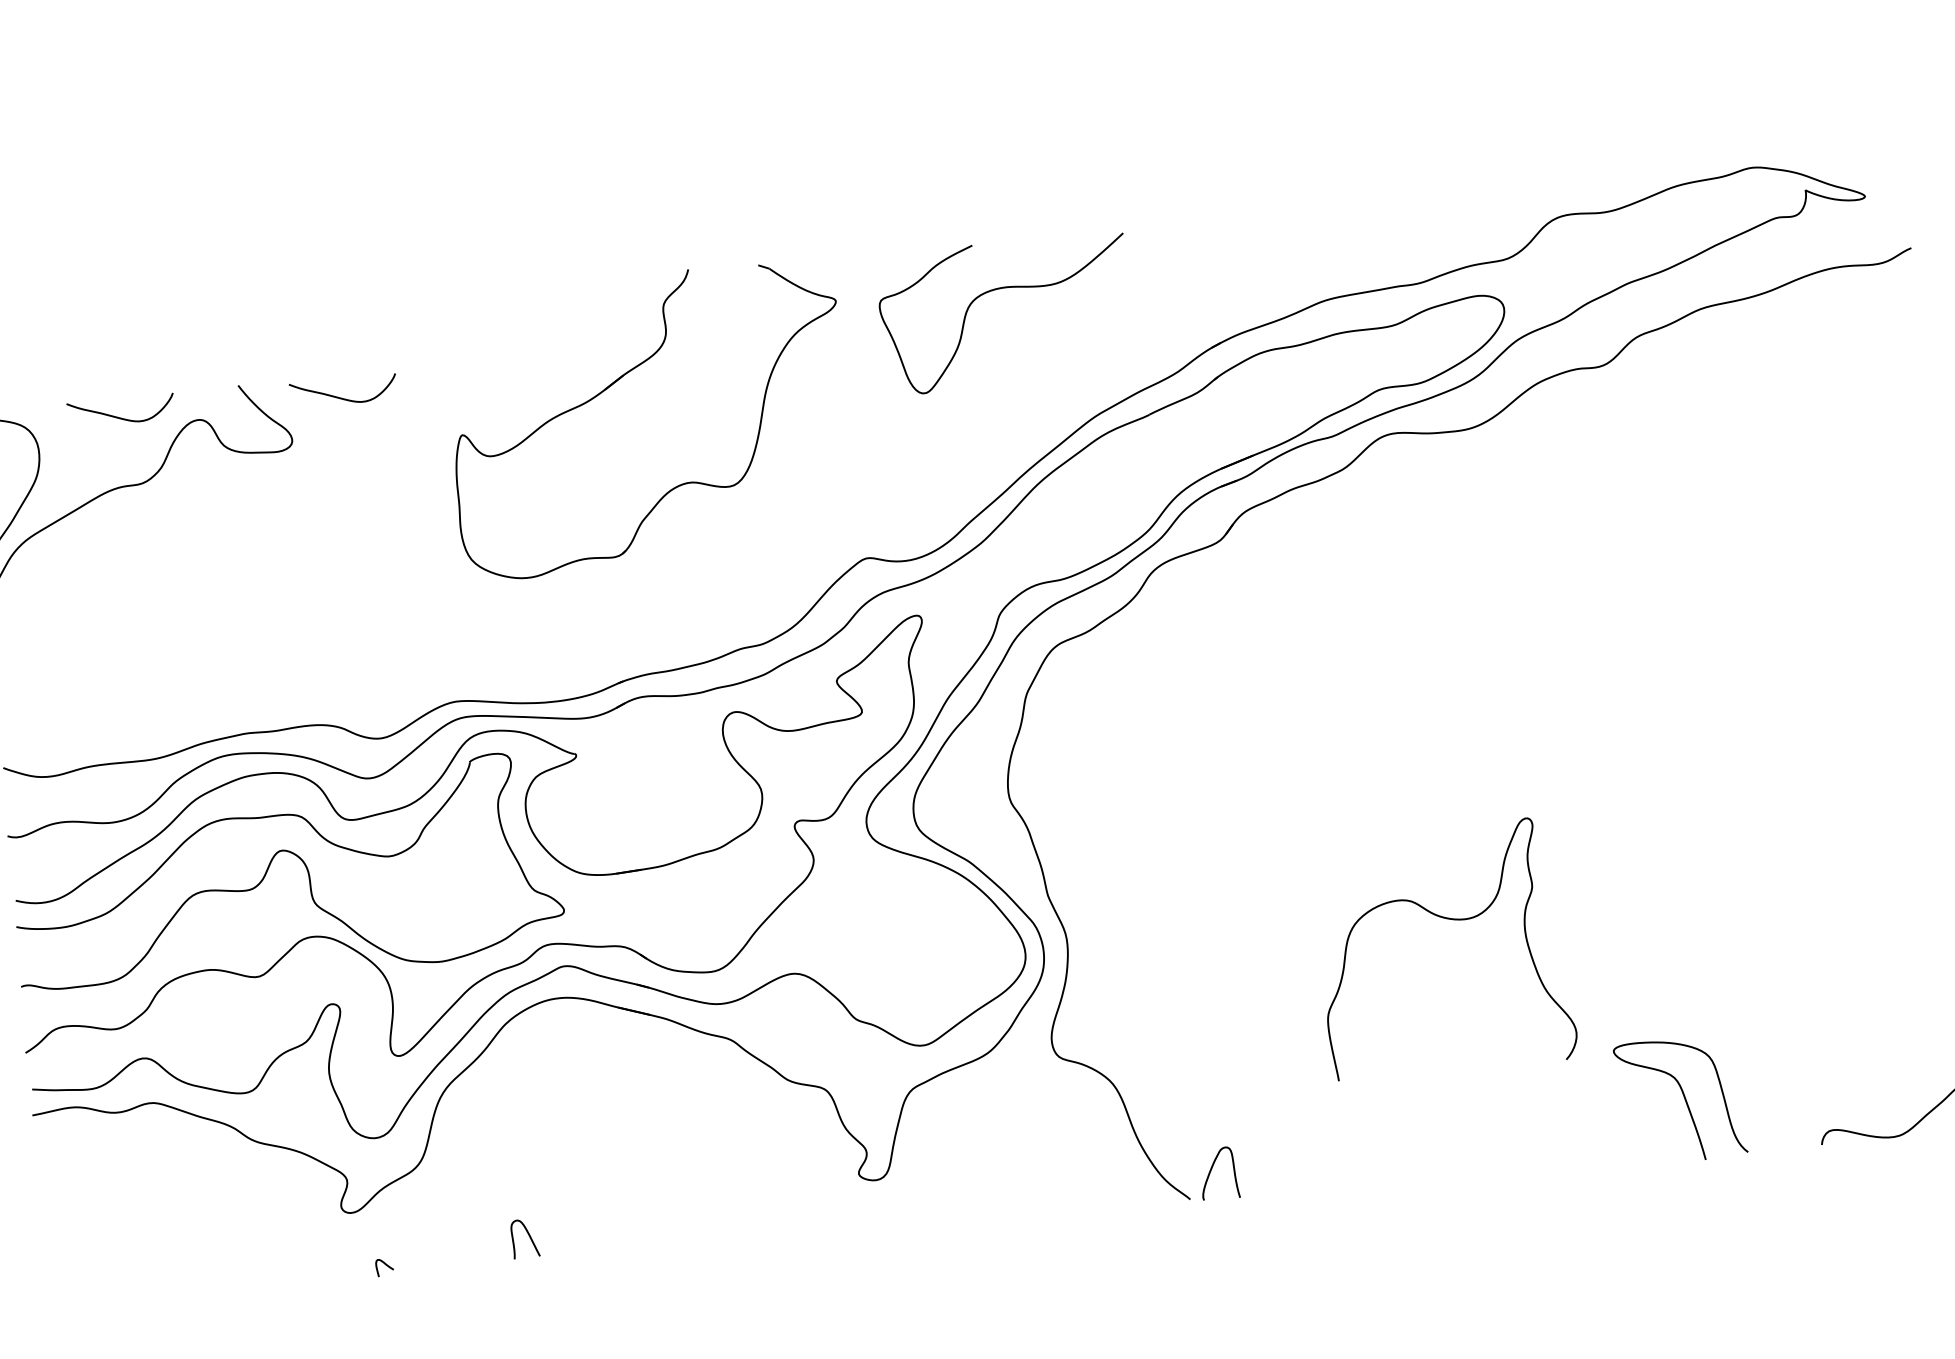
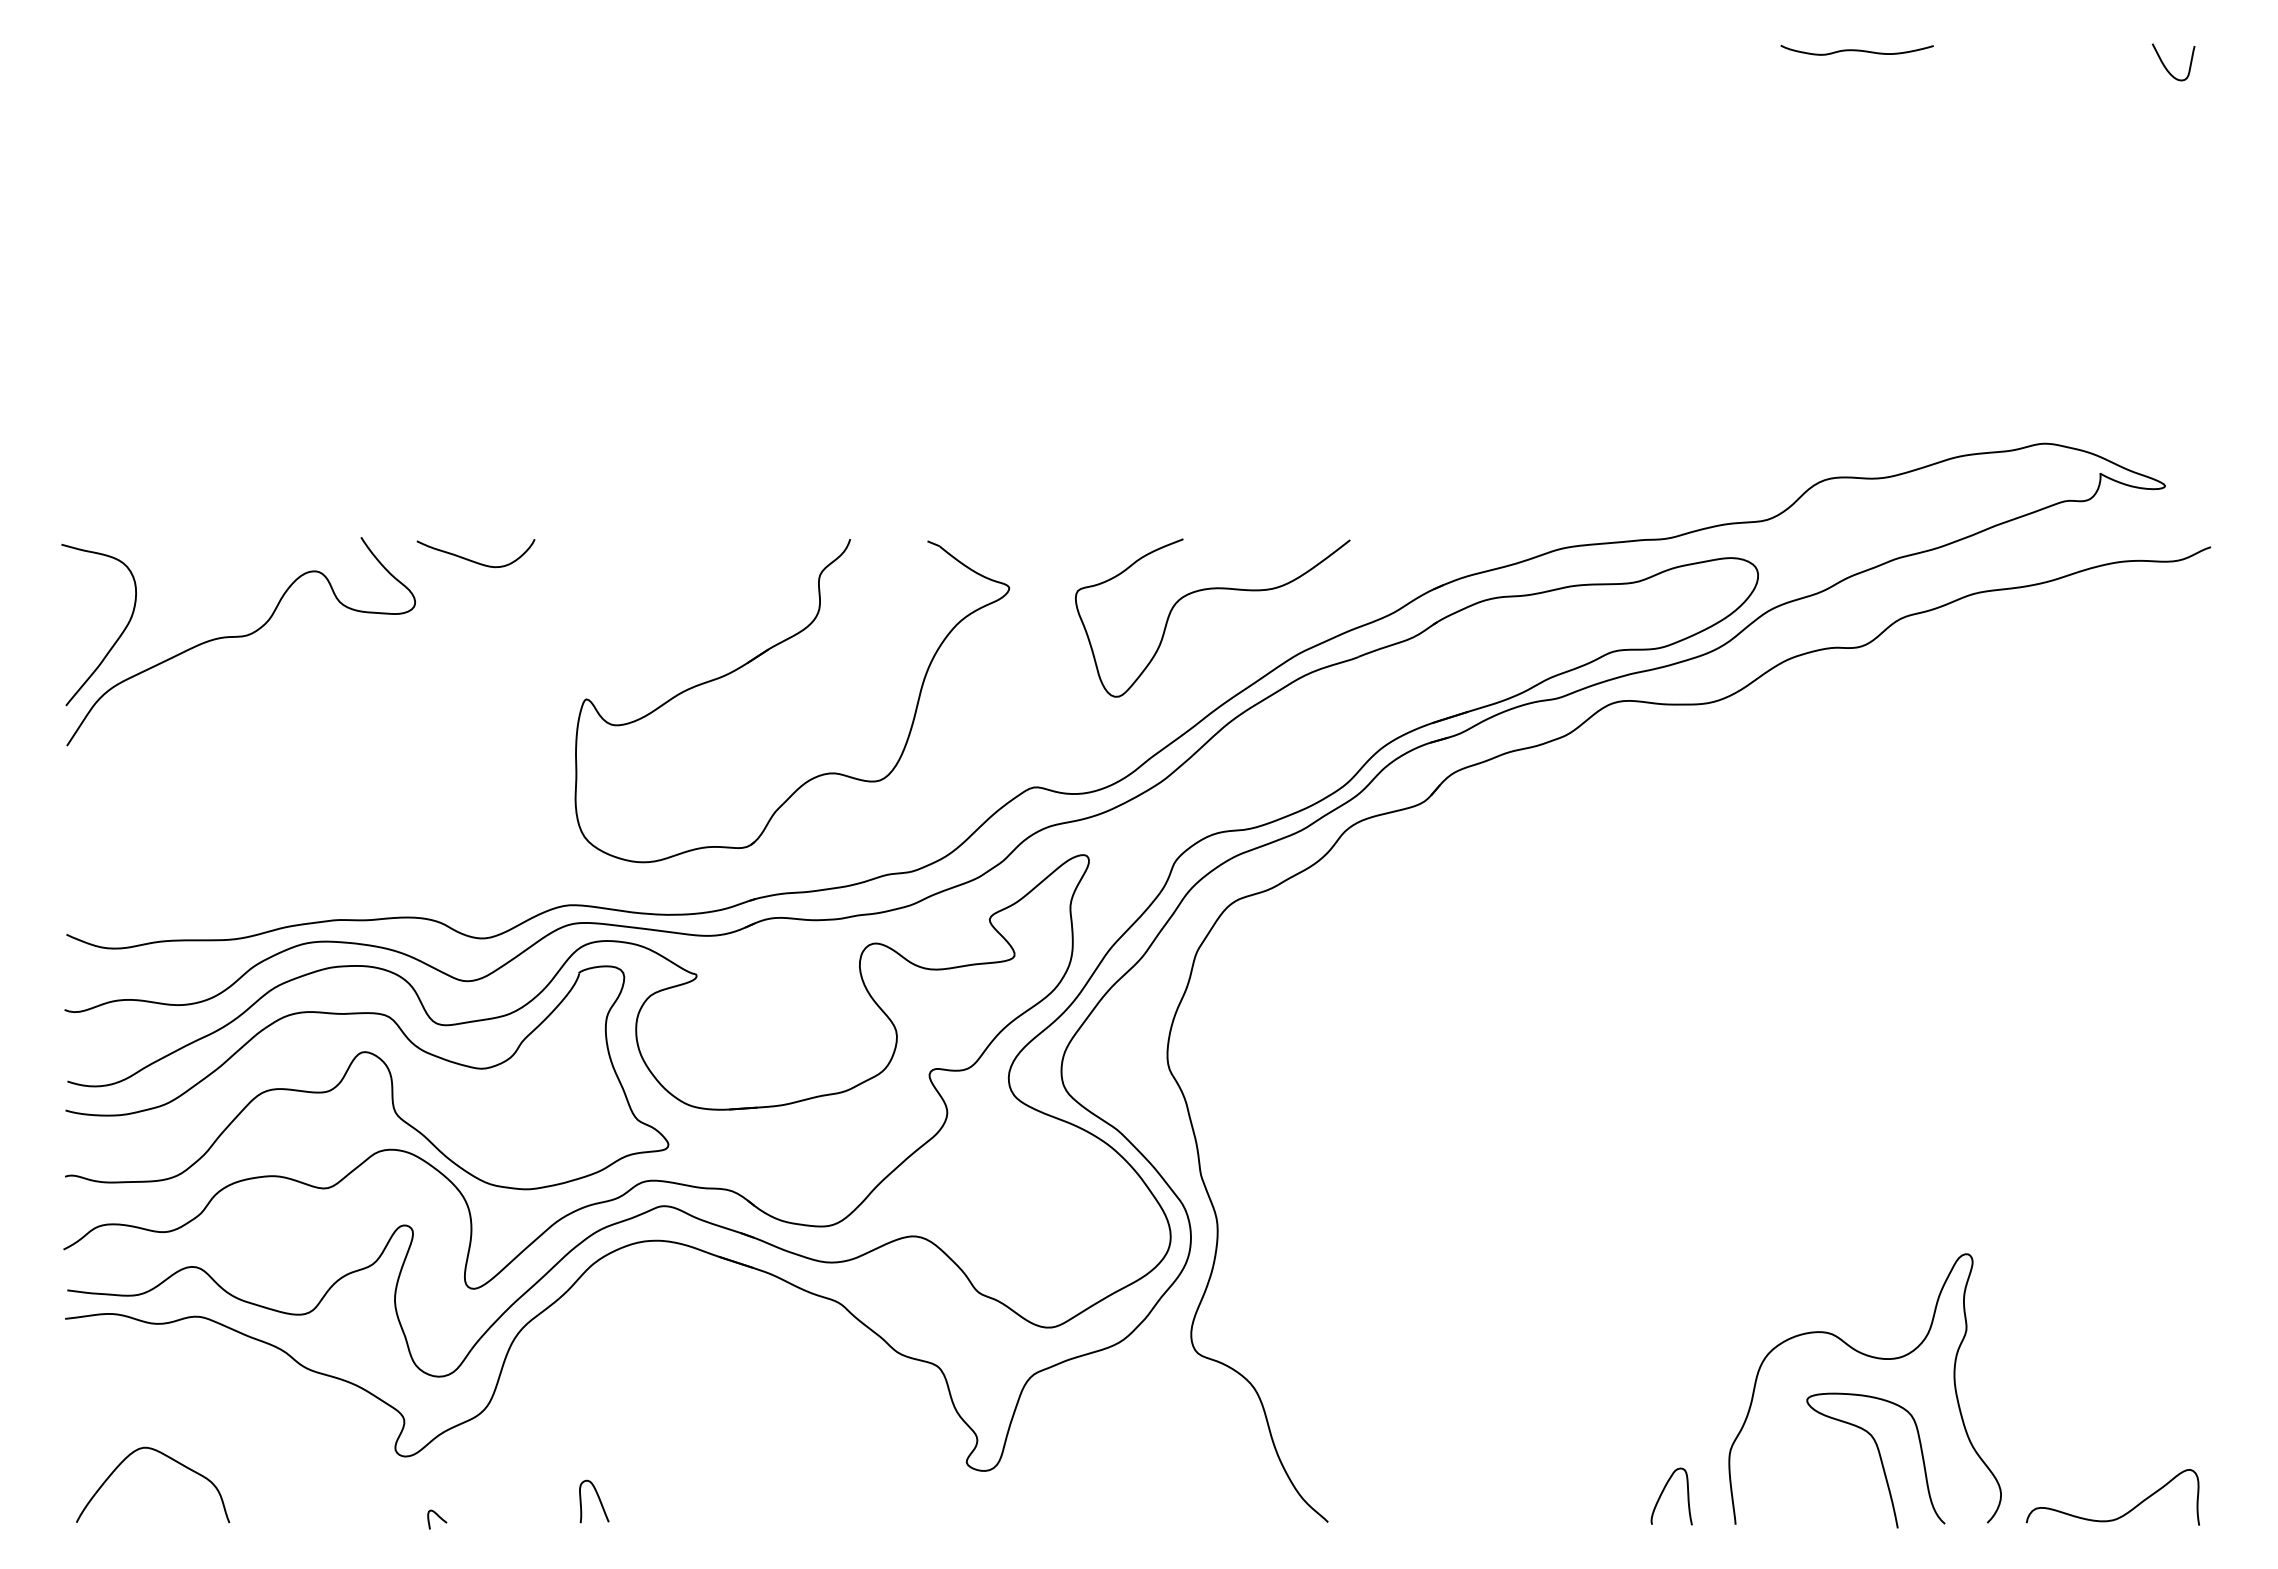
curve: (997, 290) -> (1206, 590), moved
part: (617, 381) -> (761, 655), moved
curve: (119, 417) -> (227, 560), removed
curve: (1450, 920) -> (1873, 1358), moved
curve: (1211, 1170) -> (1663, 1492), moved
curve: (138, 1234) -> (170, 1459), added

